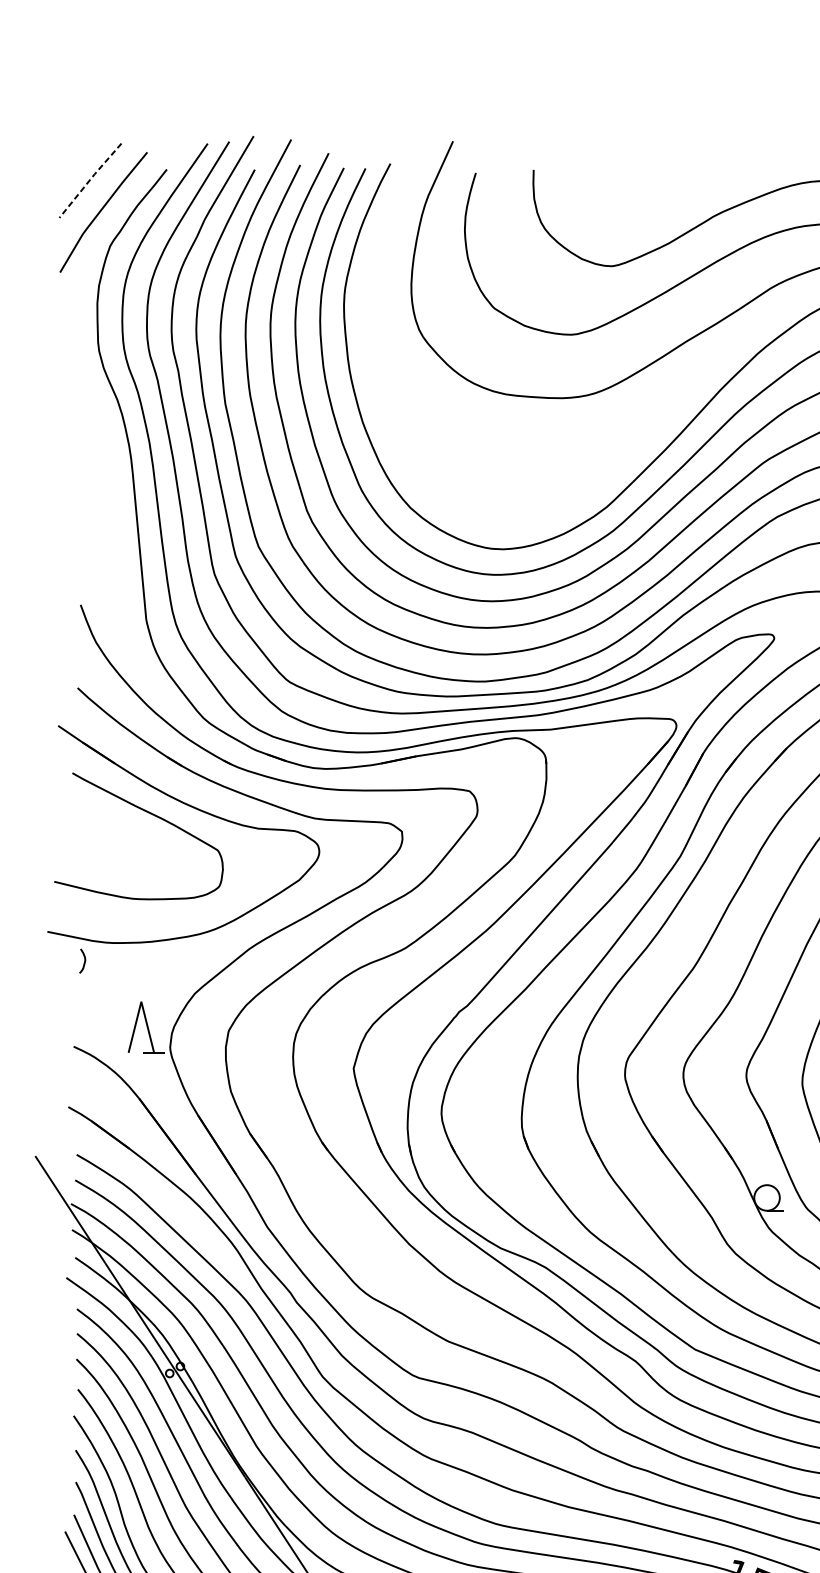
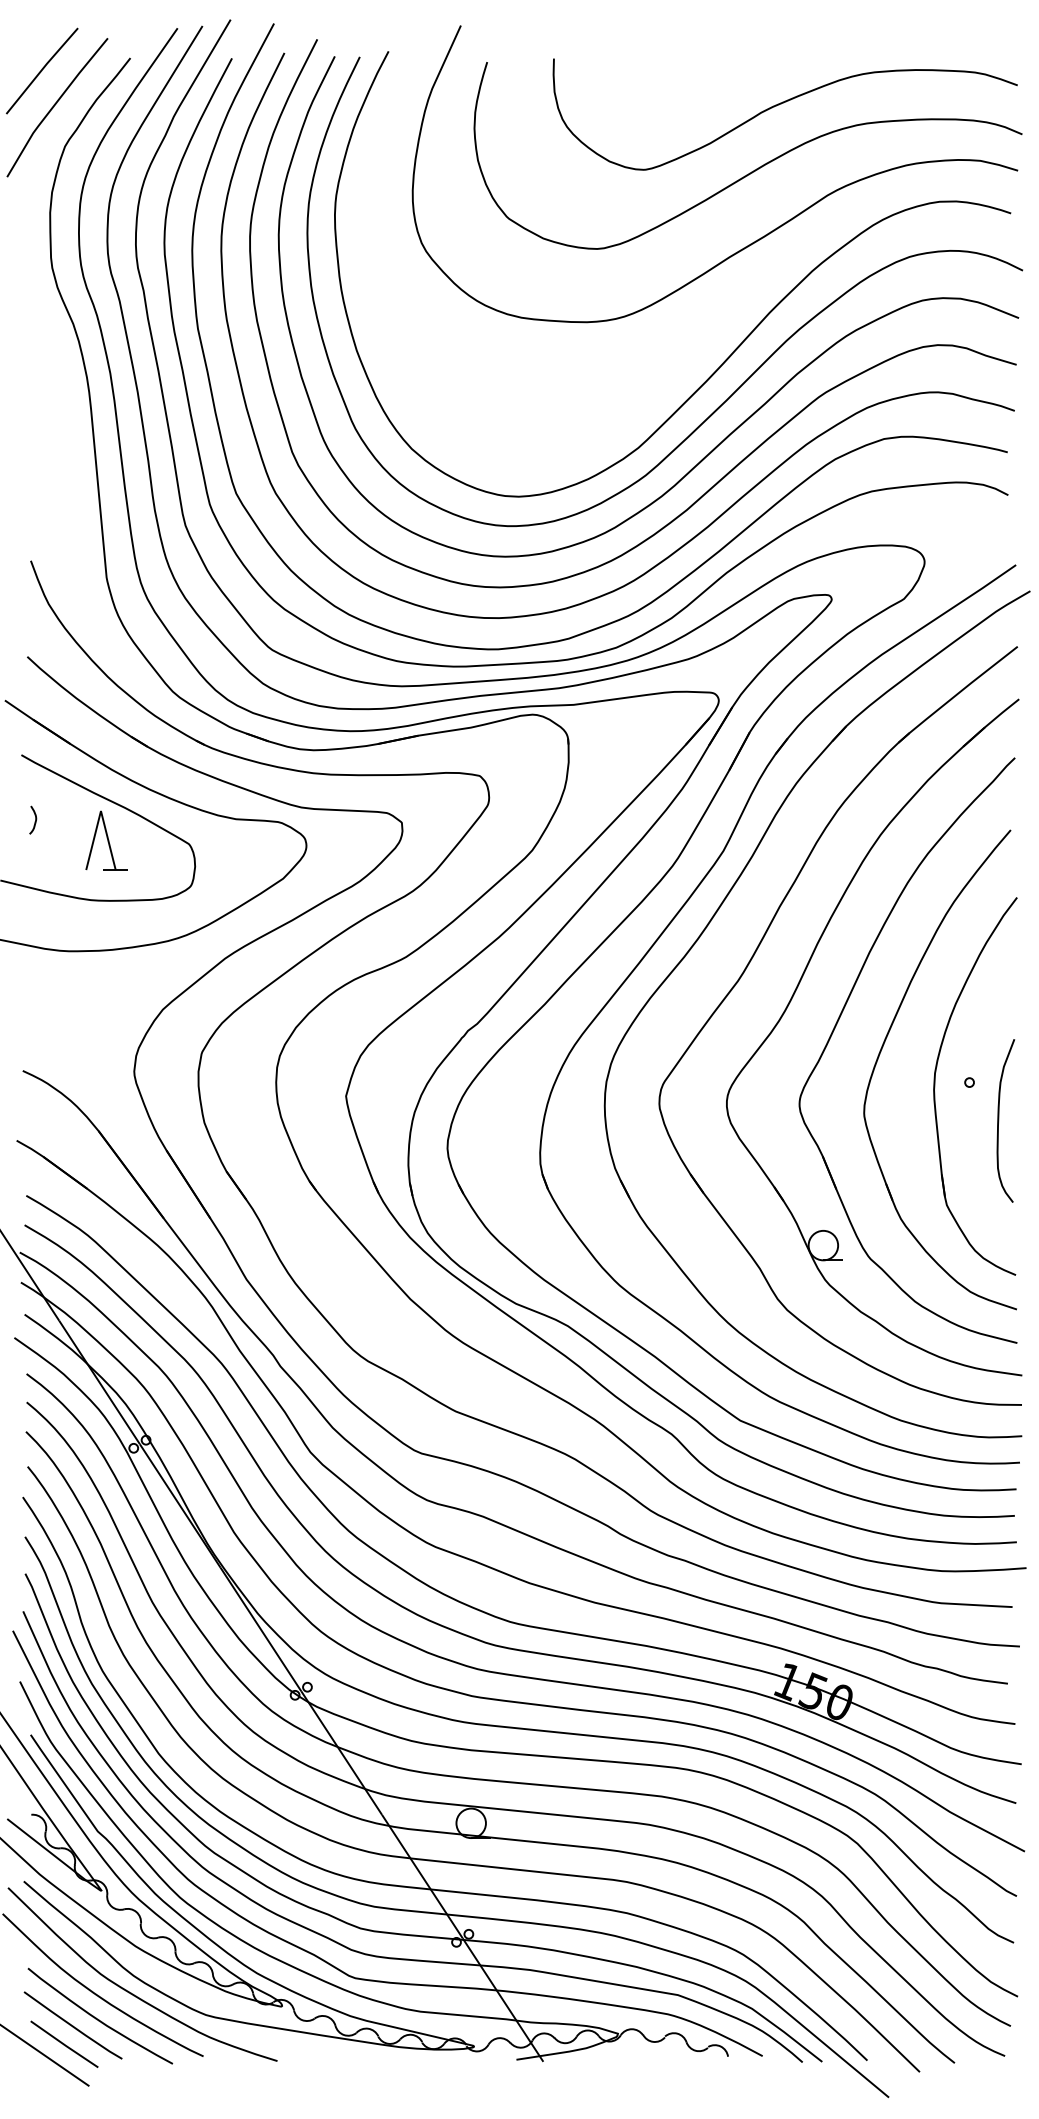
line: (90, 179) -> (42, 69), dashed -> solid
curve: (84, 960) -> (35, 819), moved
part: (146, 1027) -> (106, 840), moved

